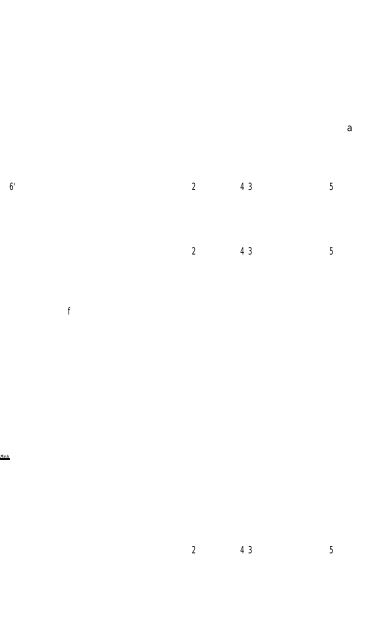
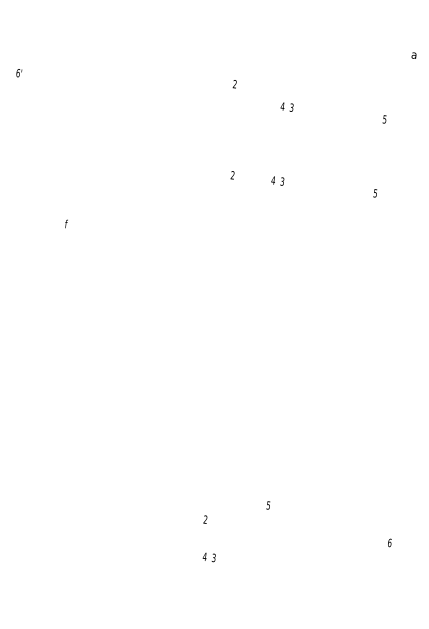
text: (193, 185) -> (234, 83), moved
text: (193, 250) -> (232, 174), moved
text: (193, 549) -> (205, 519), moved
text: (245, 549) -> (208, 557), moved
text: (330, 549) -> (267, 505), moved

